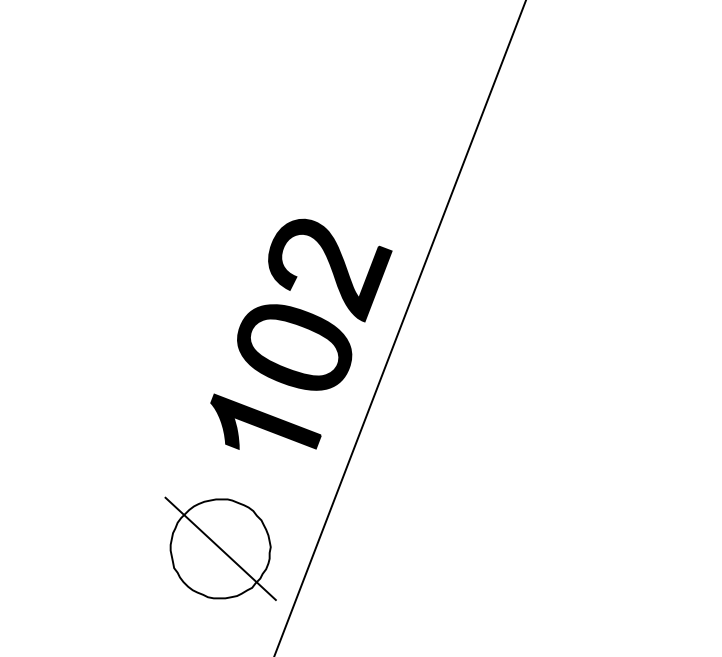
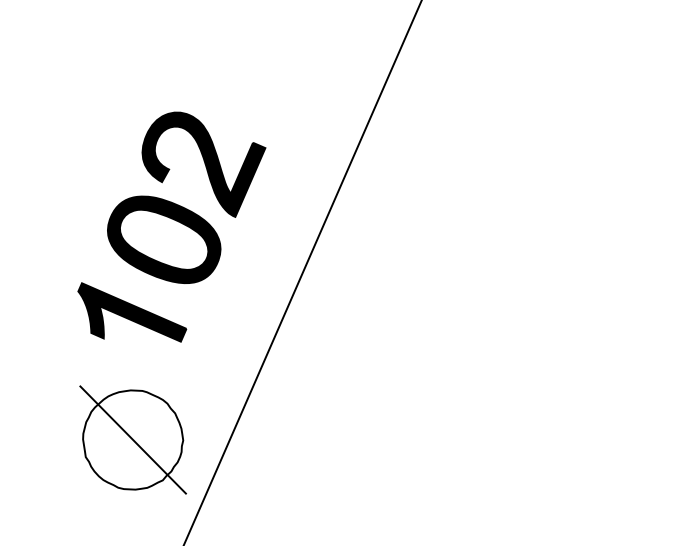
part: (301, 333) -> (171, 226), moved

